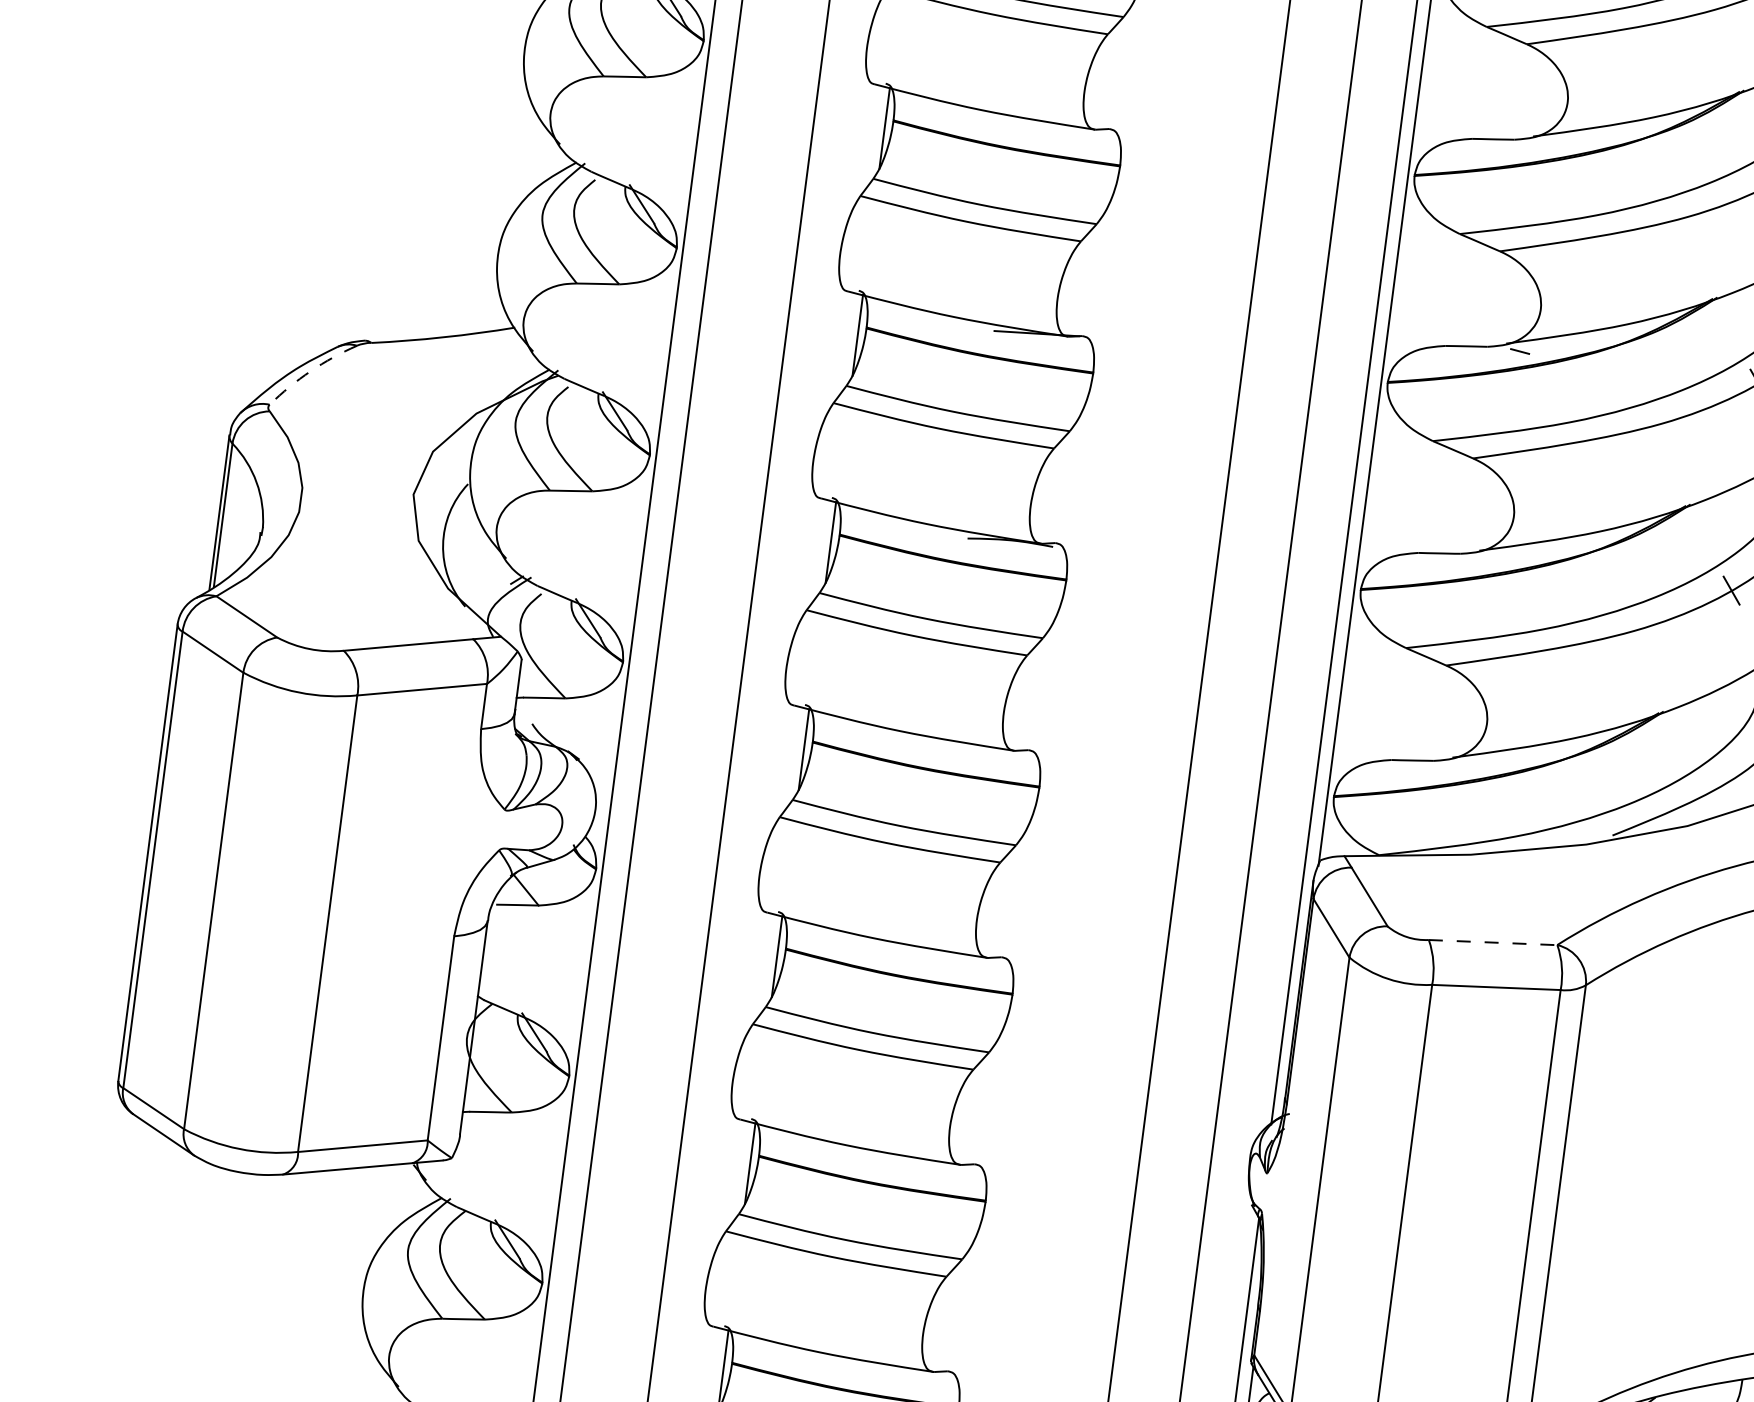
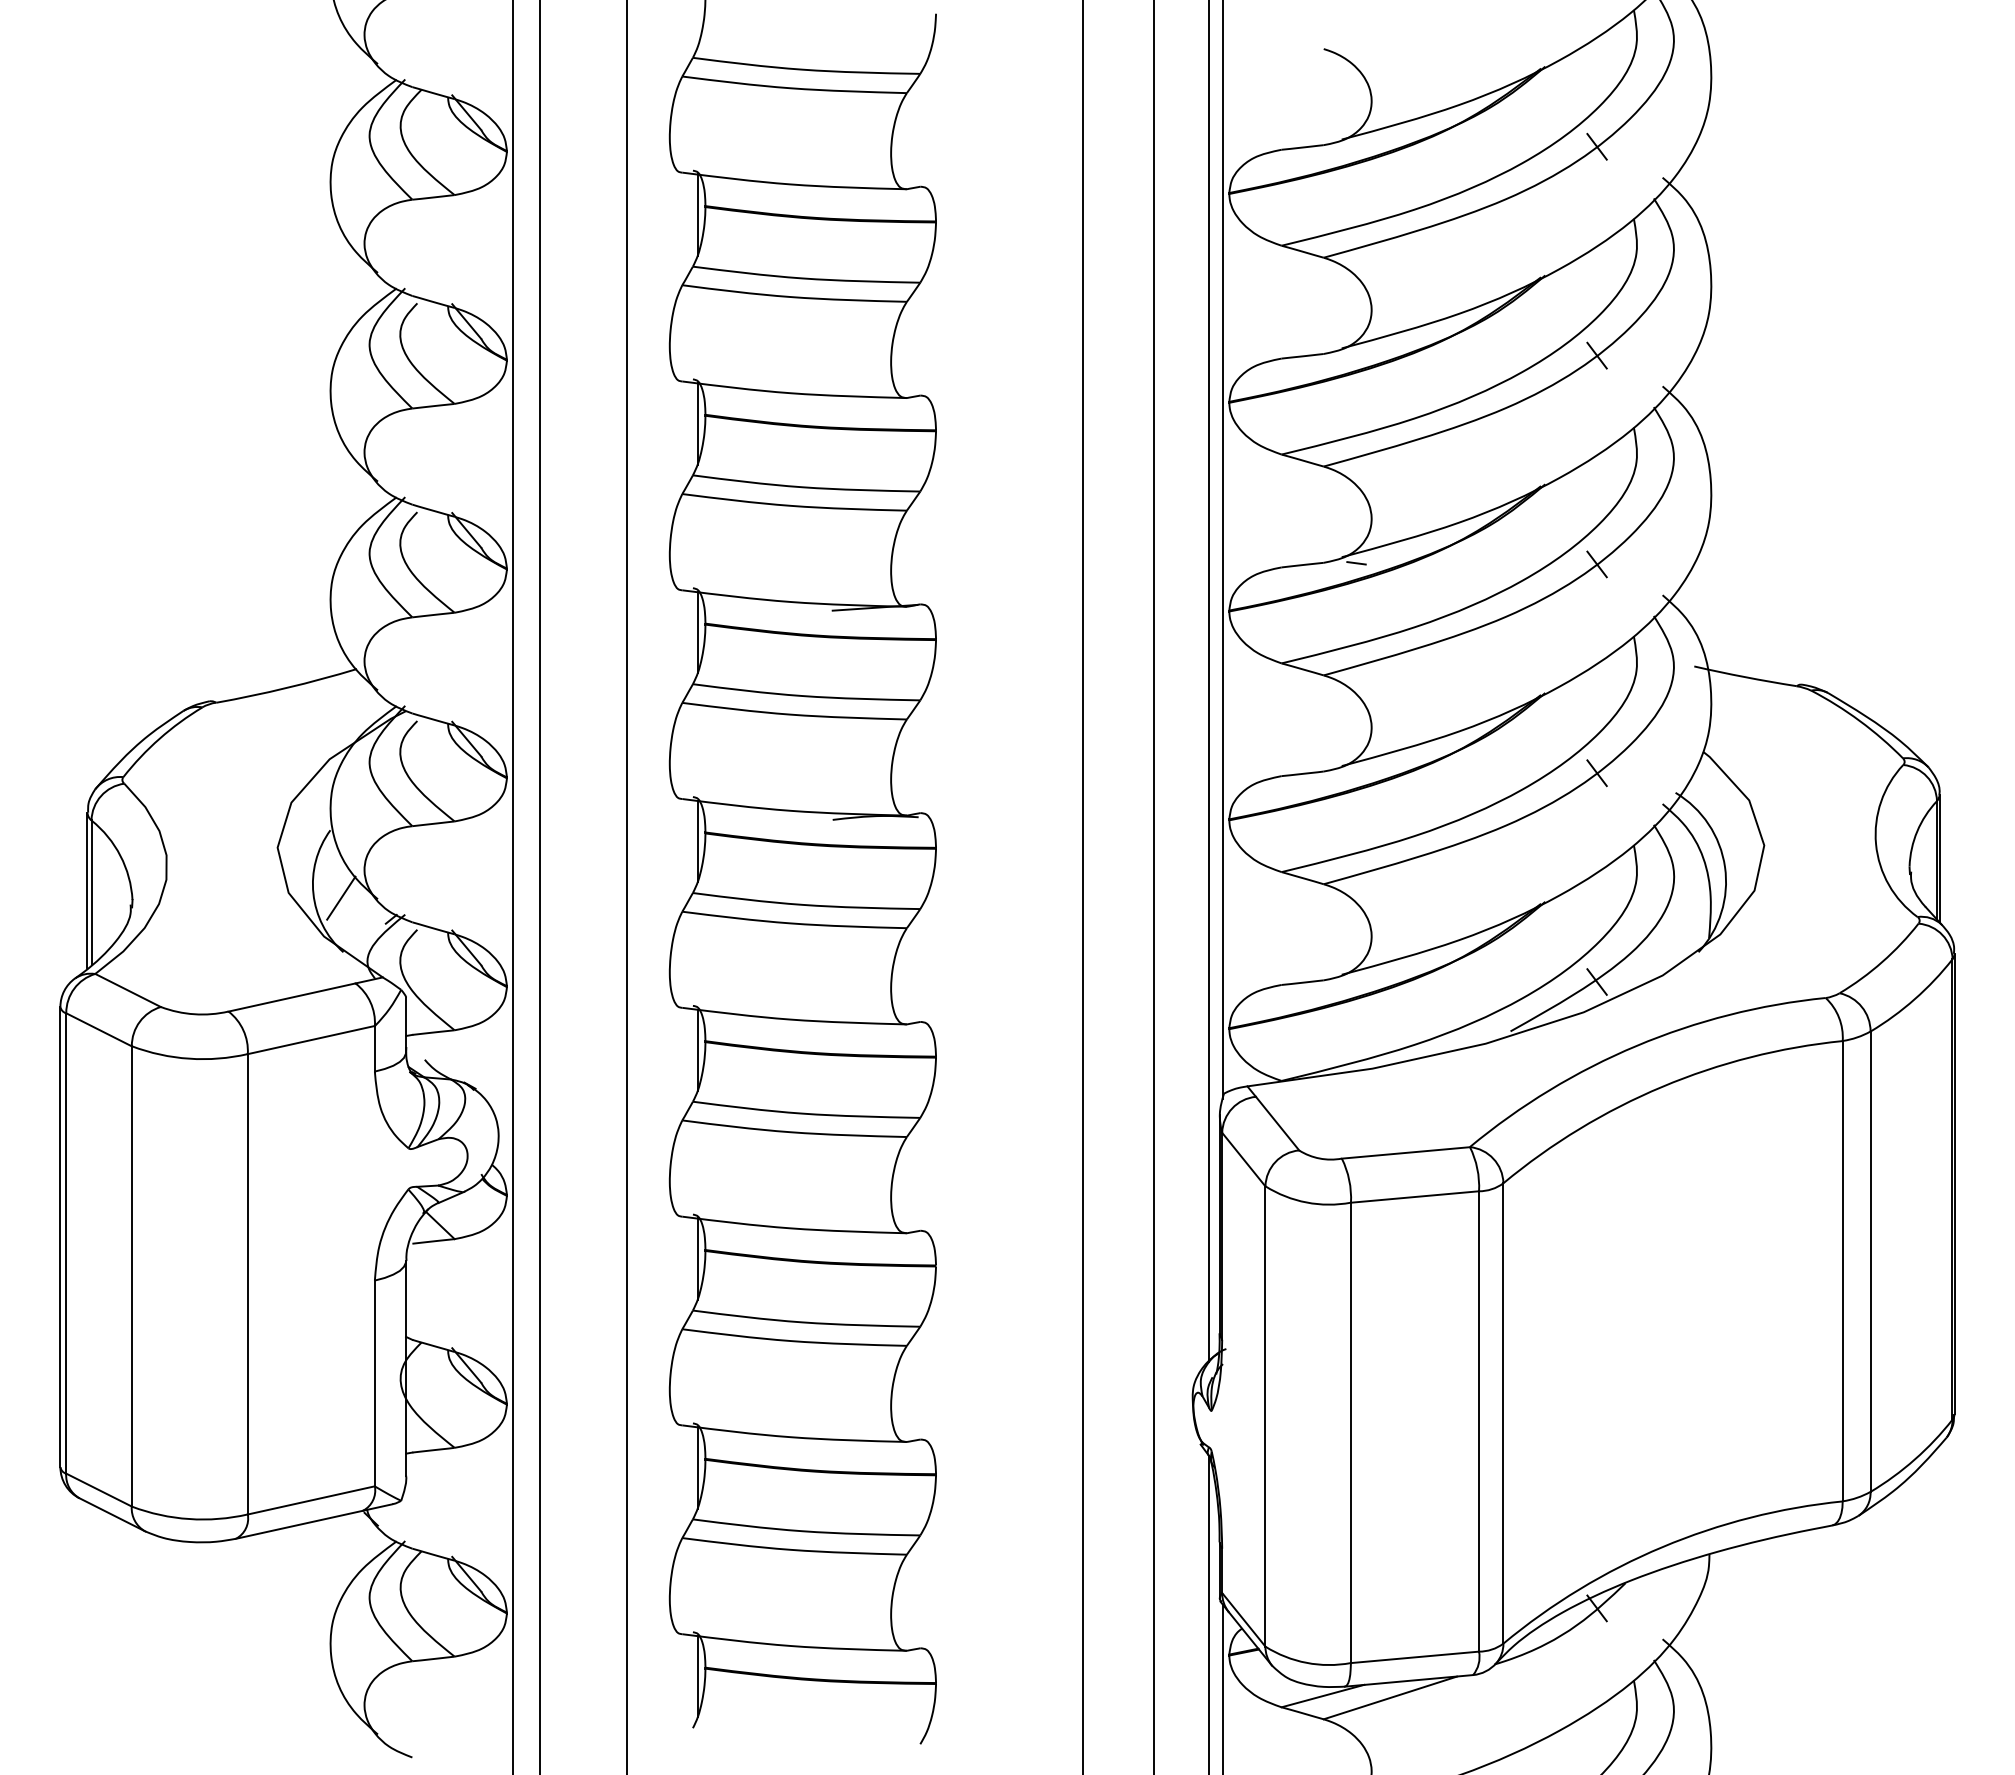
arc: (310, 371) -> (159, 738), dashed -> solid
line: (470, 552) -> (341, 897), added
line: (1704, 797) -> (1596, 981), added
line: (1493, 942) -> (1406, 1152), dashed -> solid

